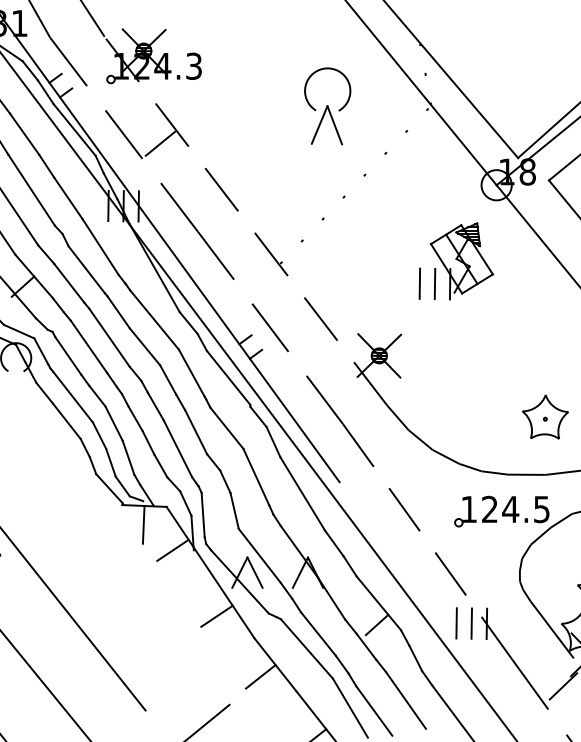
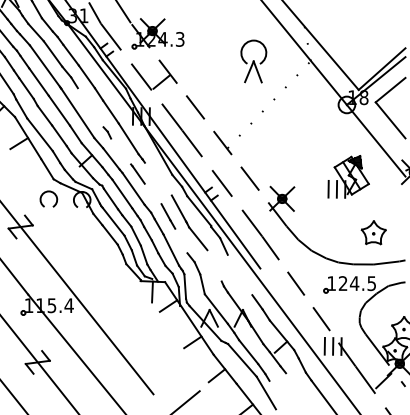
line: (31, 189) -> (90, 107), removed
part: (455, 260) -> (348, 176), moved
line: (87, 269) -> (121, 151), removed
line: (152, 318) -> (157, 178), removed
line: (143, 345) -> (152, 193), removed
line: (196, 431) -> (181, 240), removed
line: (256, 476) -> (214, 265), removed
line: (301, 493) -> (239, 274), removed
line: (405, 699) -> (296, 388), removed
line: (374, 710) -> (279, 394), removed

